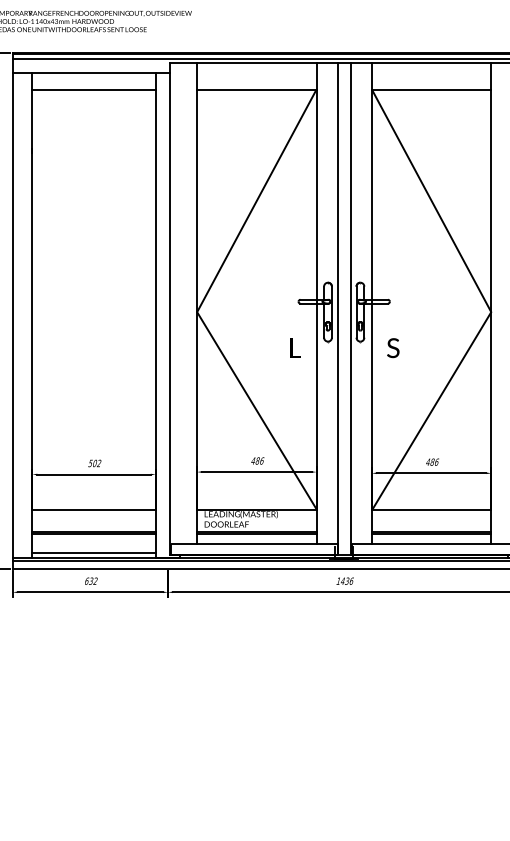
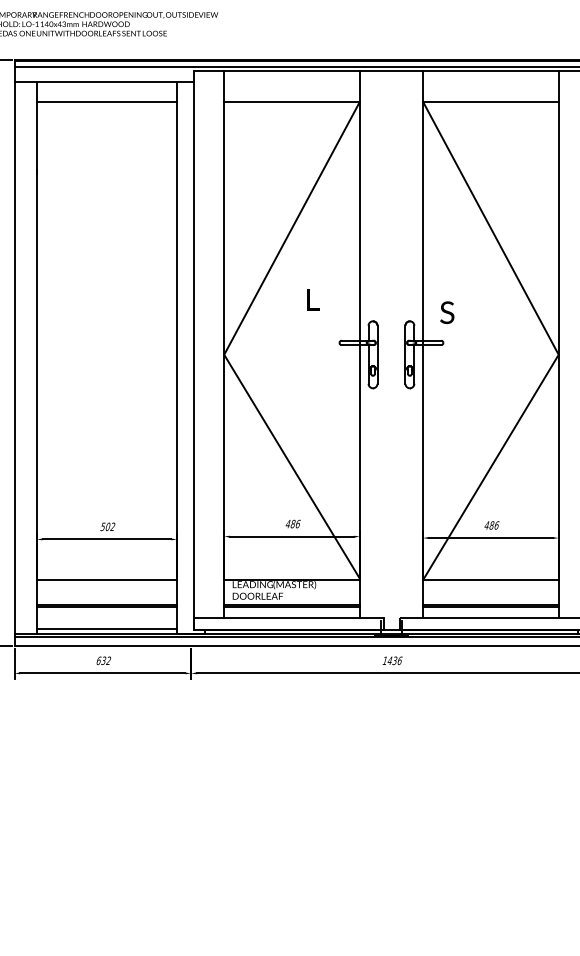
line: (337, 308) -> (383, 350), removed
line: (351, 308) -> (399, 350), removed
text: (295, 347) -> (313, 299), moved
text: (393, 347) -> (447, 312), moved

